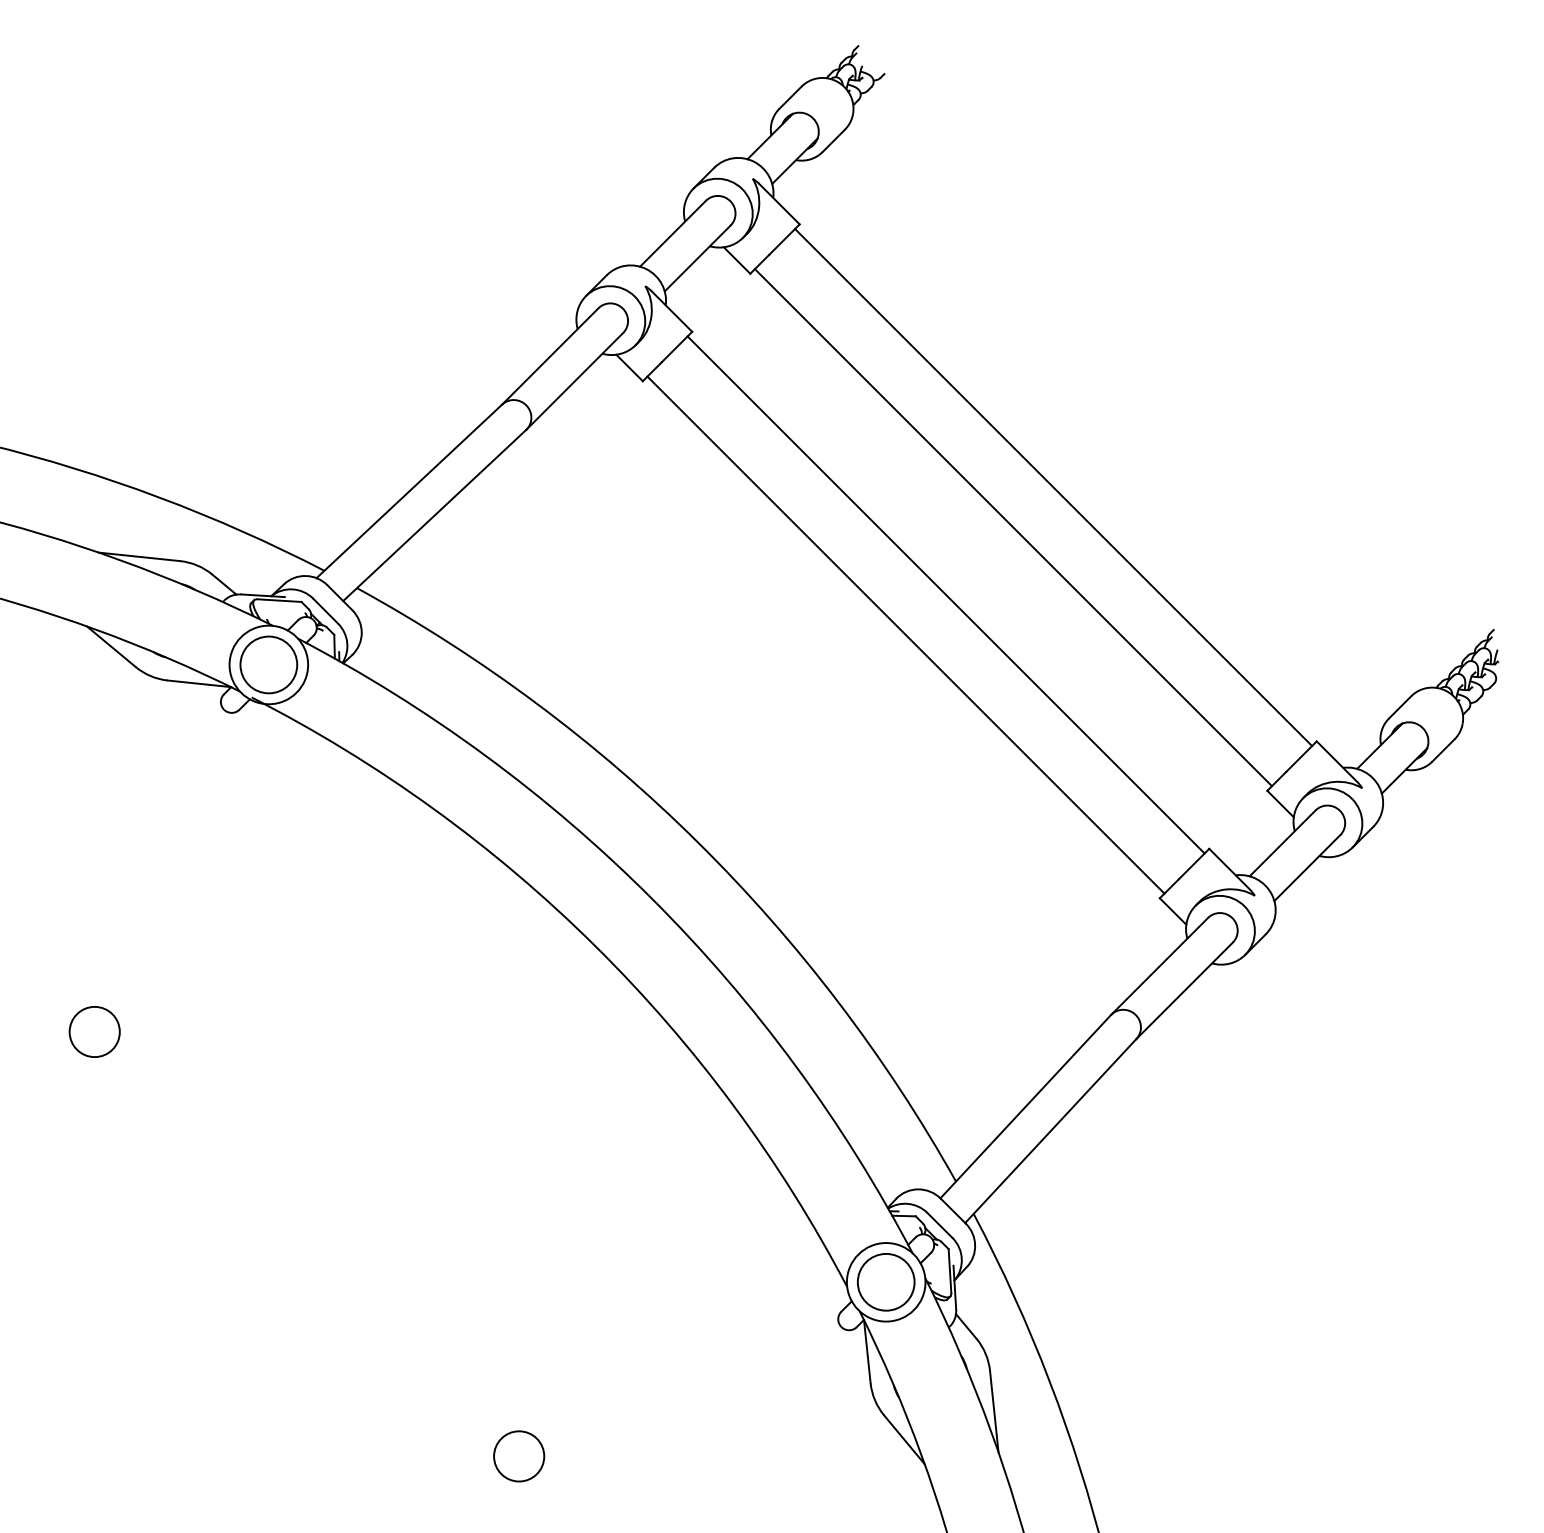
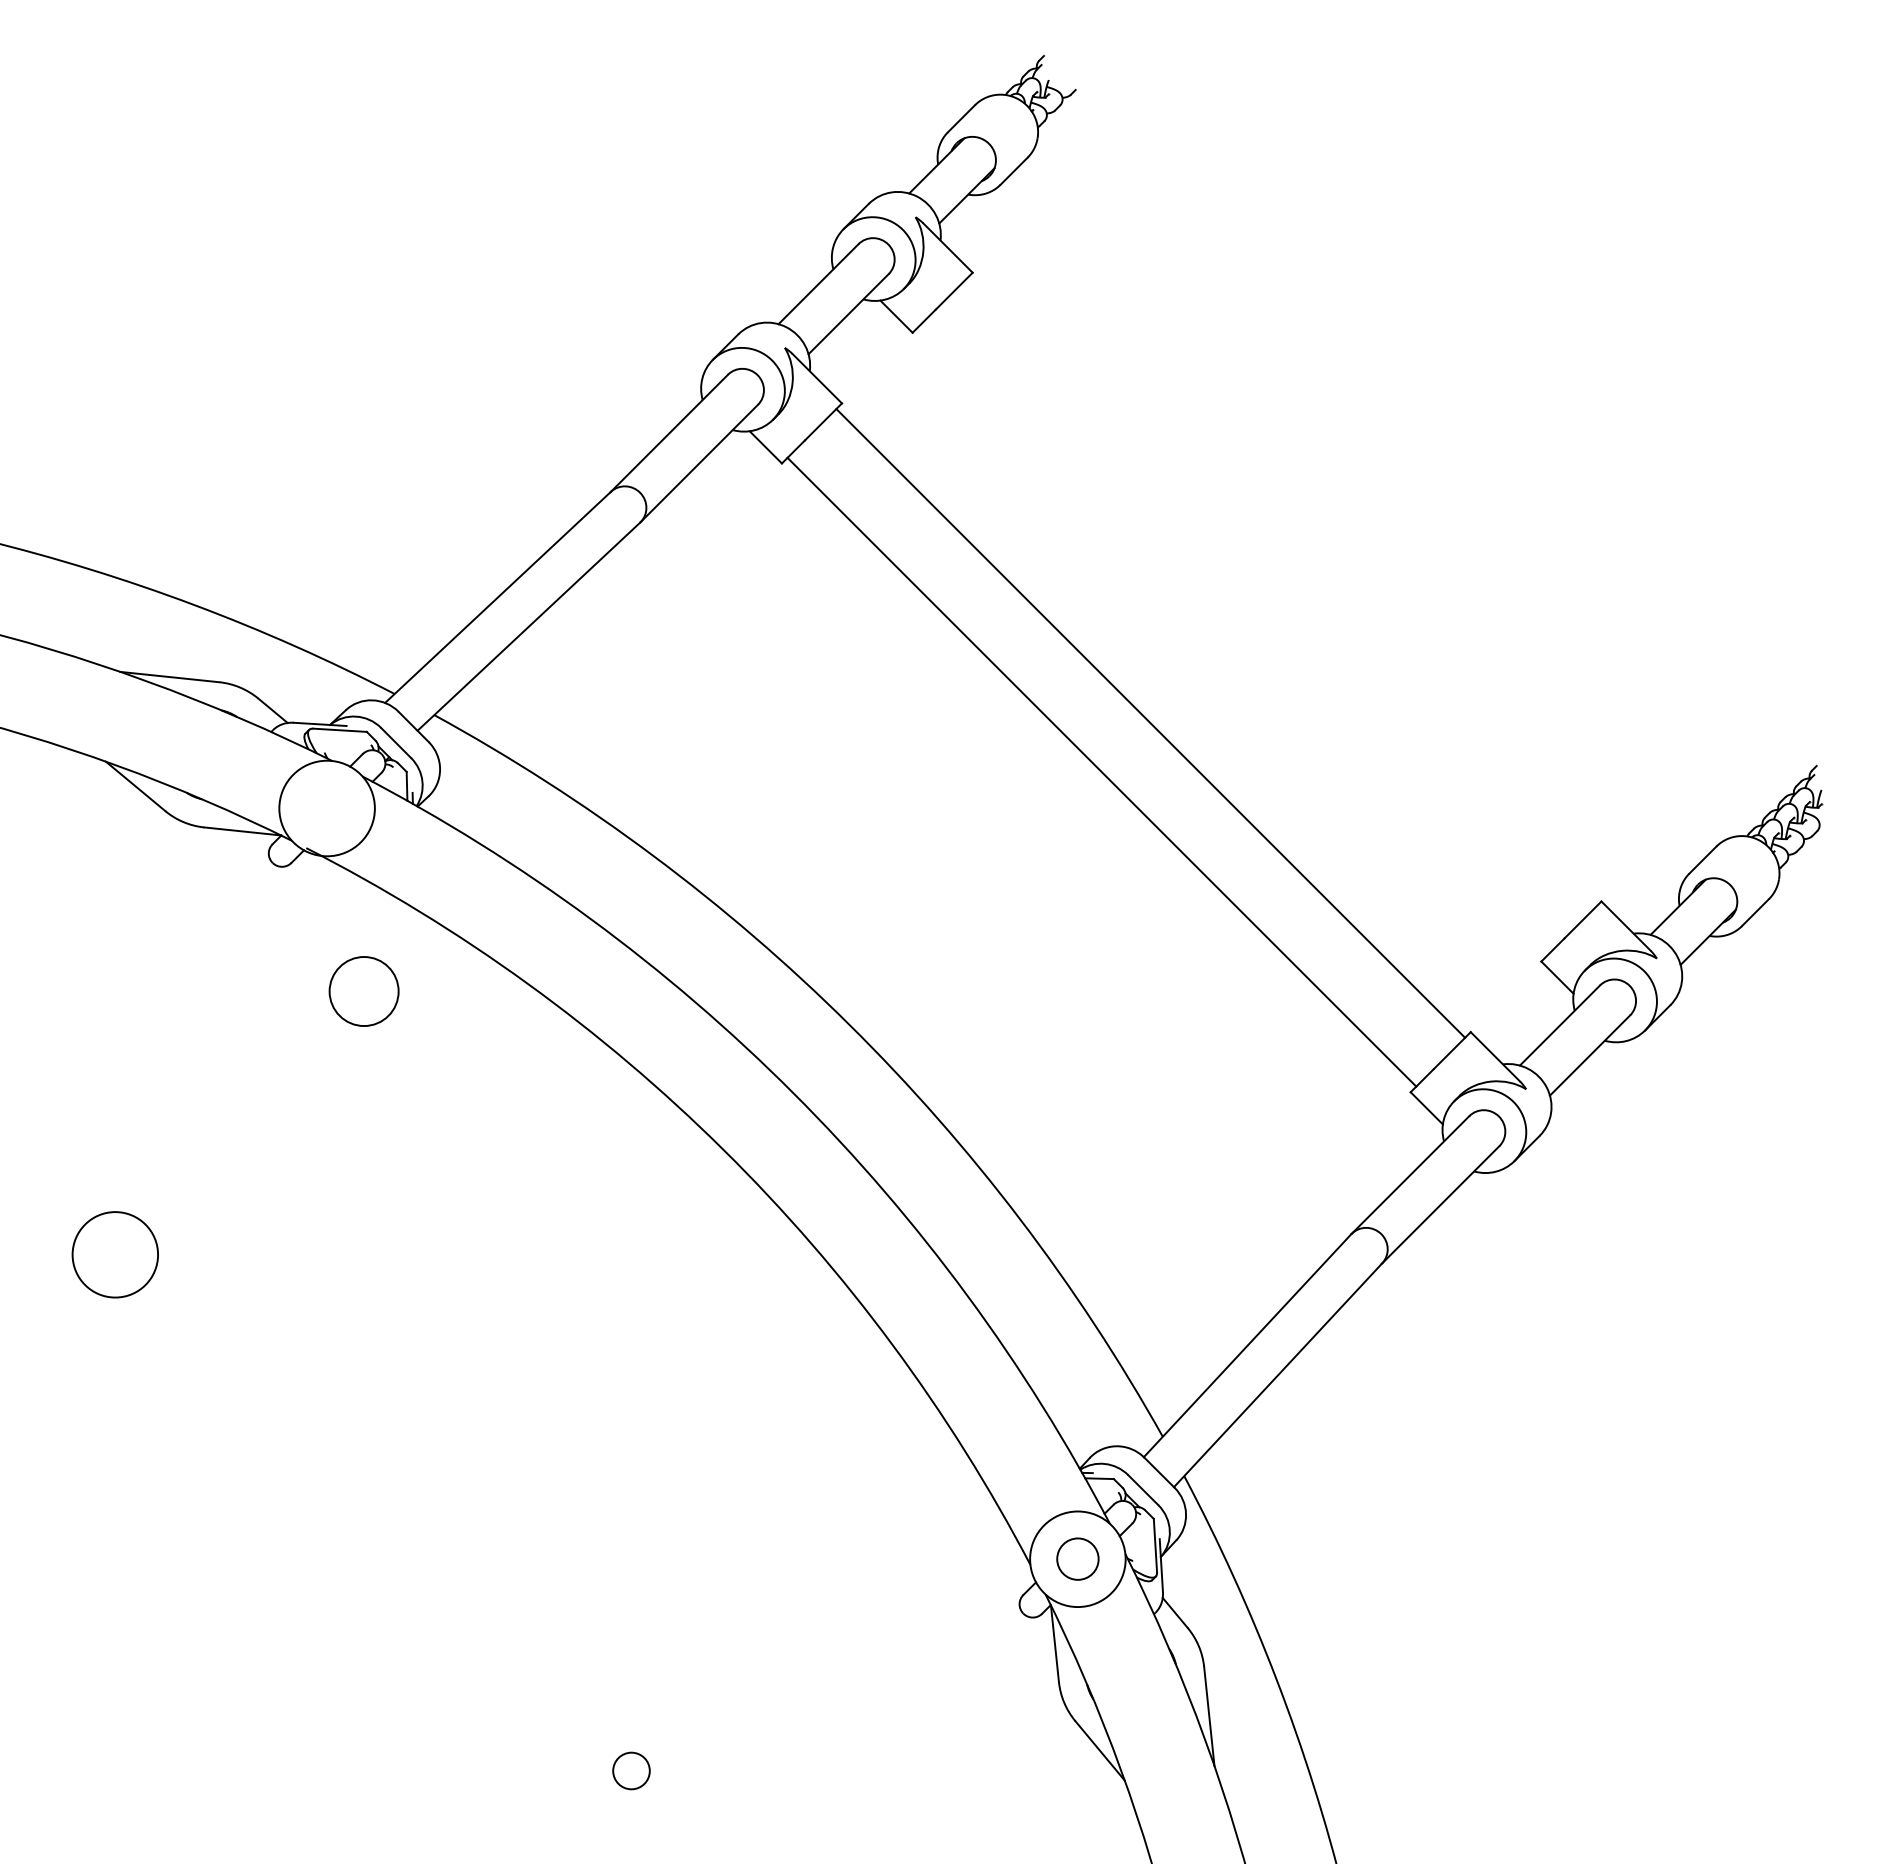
line: (1053, 487) -> (1281, 592), removed
line: (1013, 527) -> (1232, 641), removed
circle: (268, 664) -> (363, 991), moved
circle: (94, 1031) -> (115, 1254), size x1.4
circle: (885, 1281) -> (1077, 1558), size x0.6
circle: (519, 1455) -> (631, 1770), size x0.6

